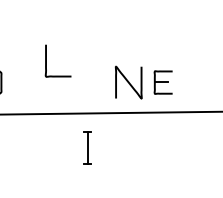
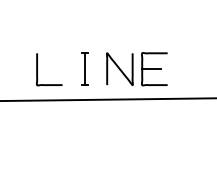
curve: (46, 60) -> (37, 69), moved
part: (163, 82) -> (154, 69), size x1.43
part: (87, 147) -> (84, 69), moved

